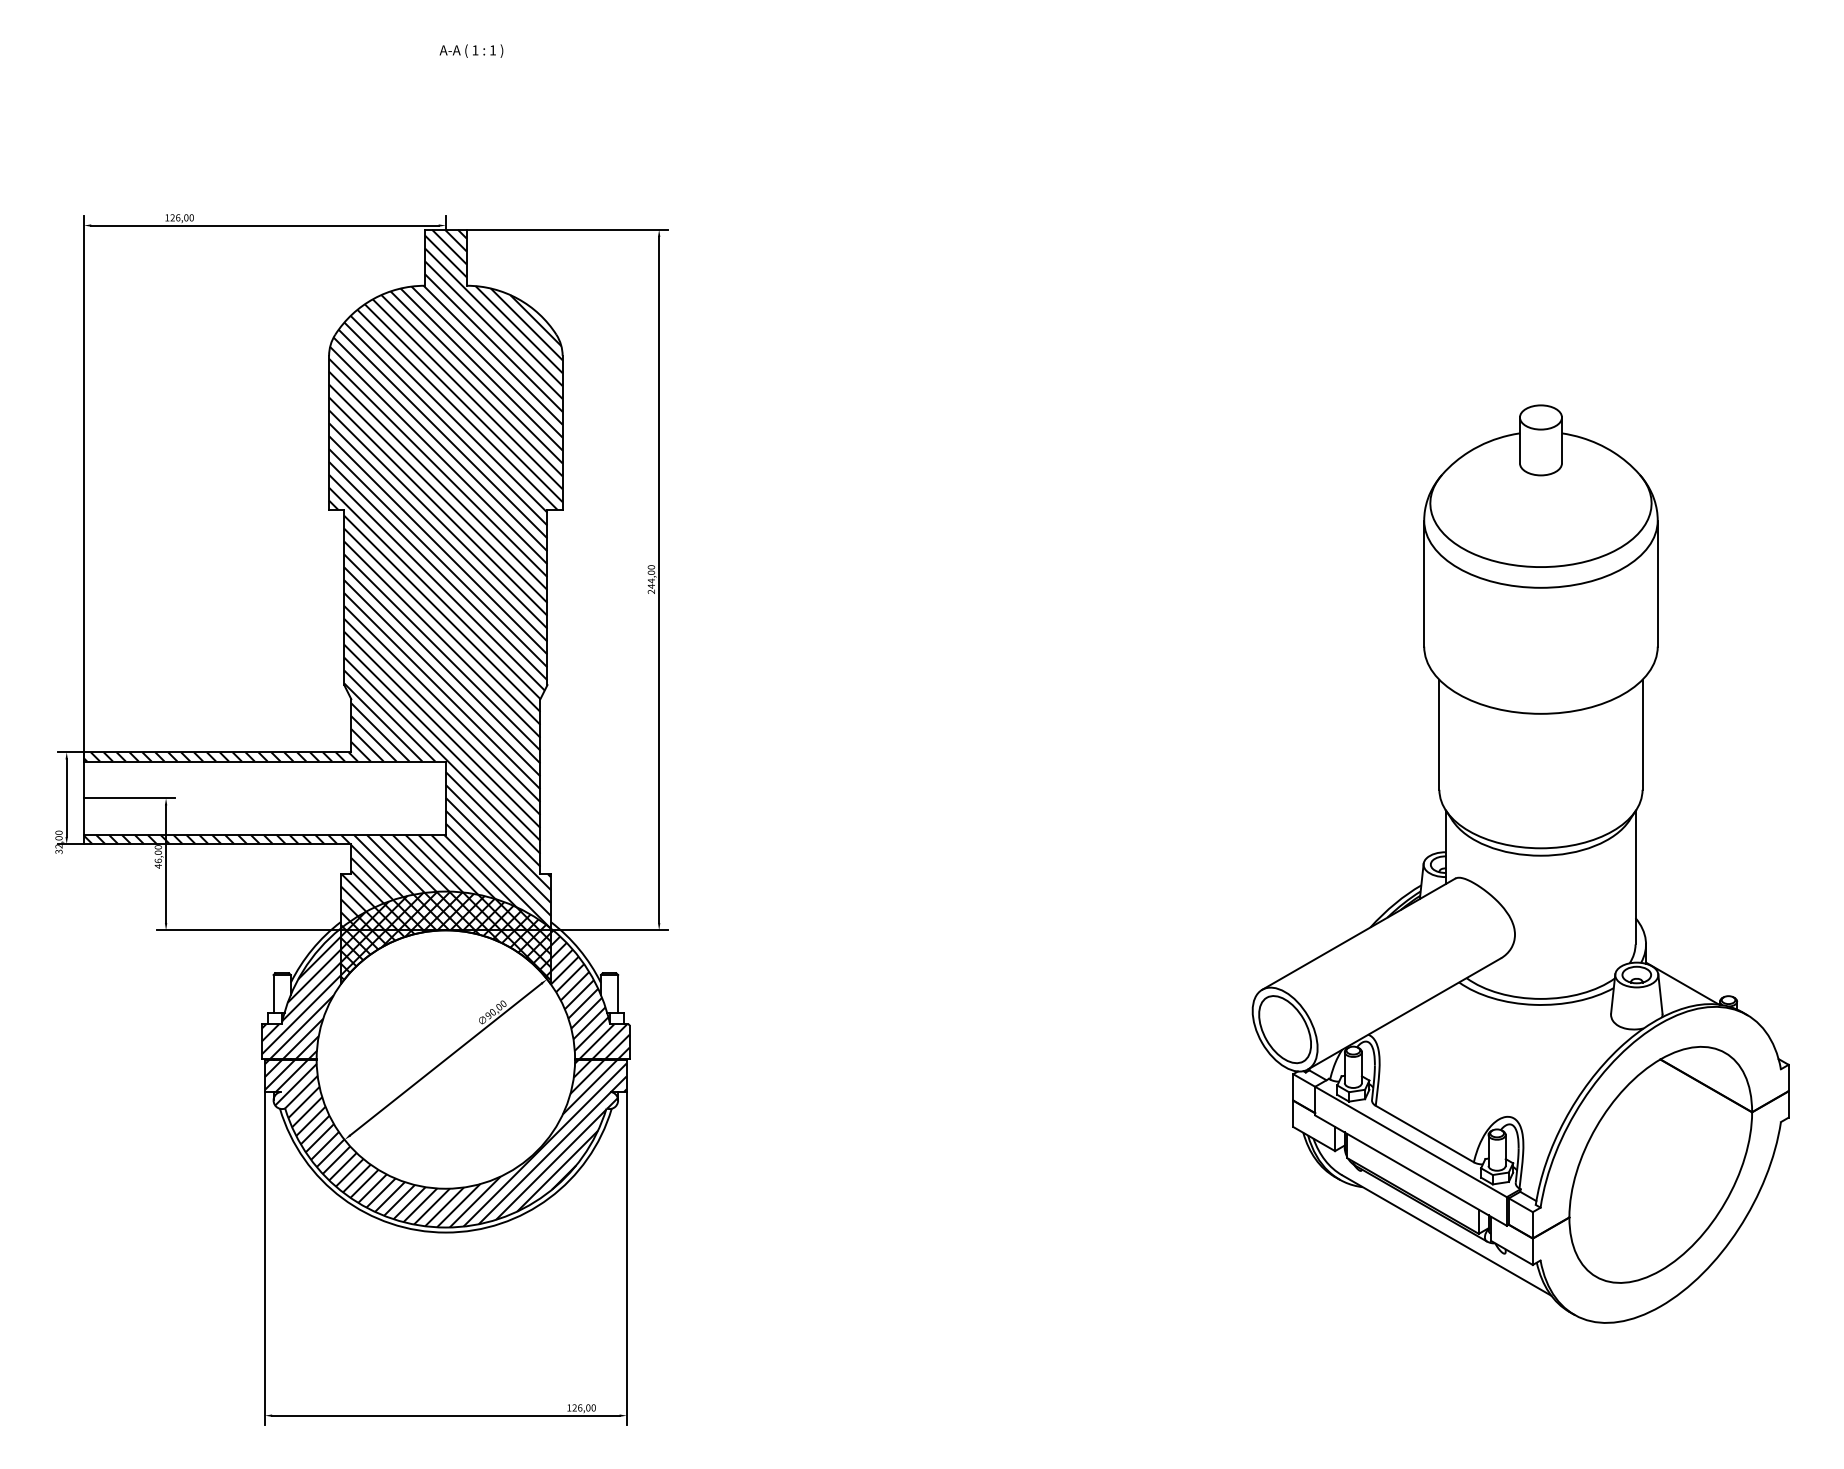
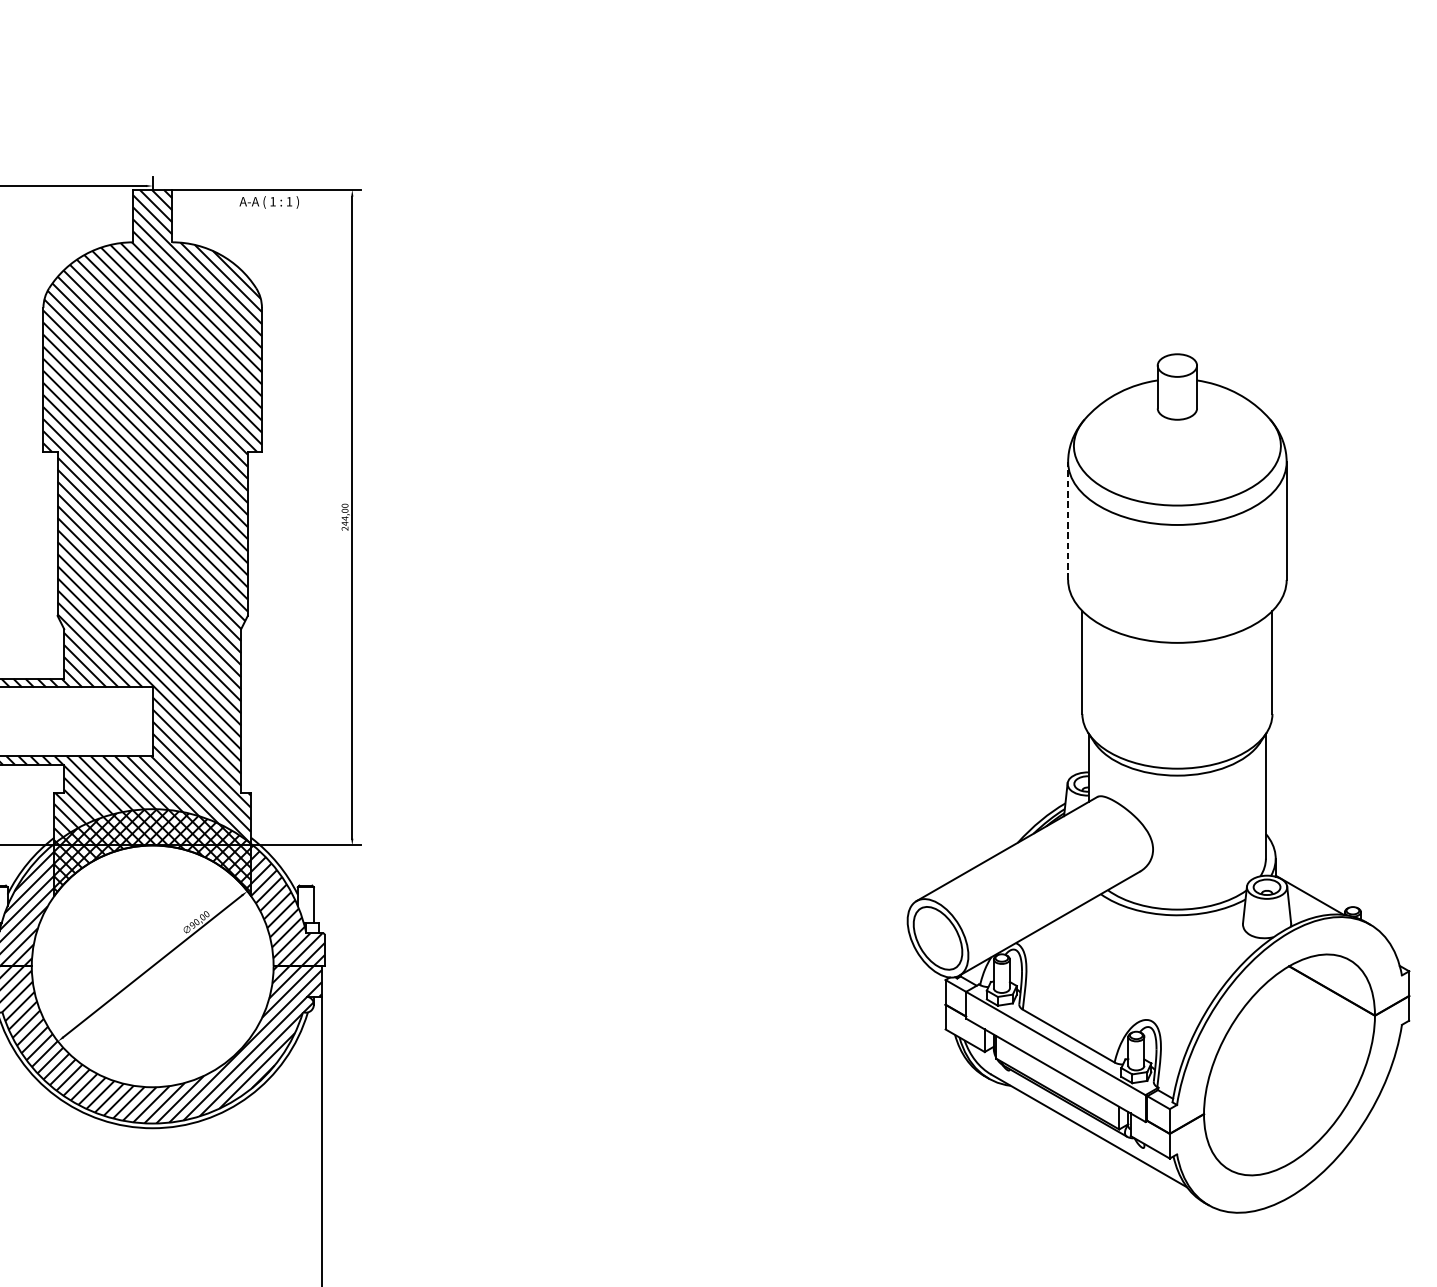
text: (471, 50) -> (269, 201), moved
line: (1424, 583) -> (1068, 520), solid -> dashed

